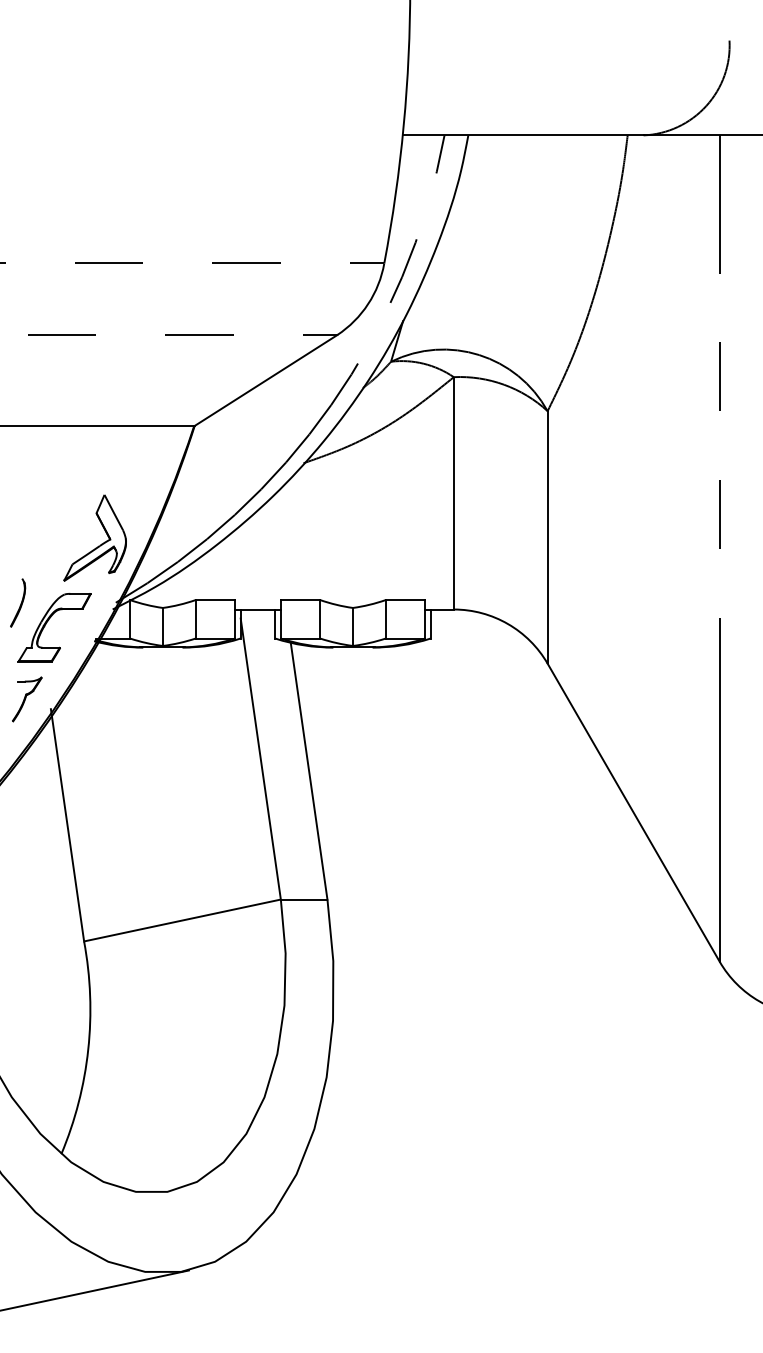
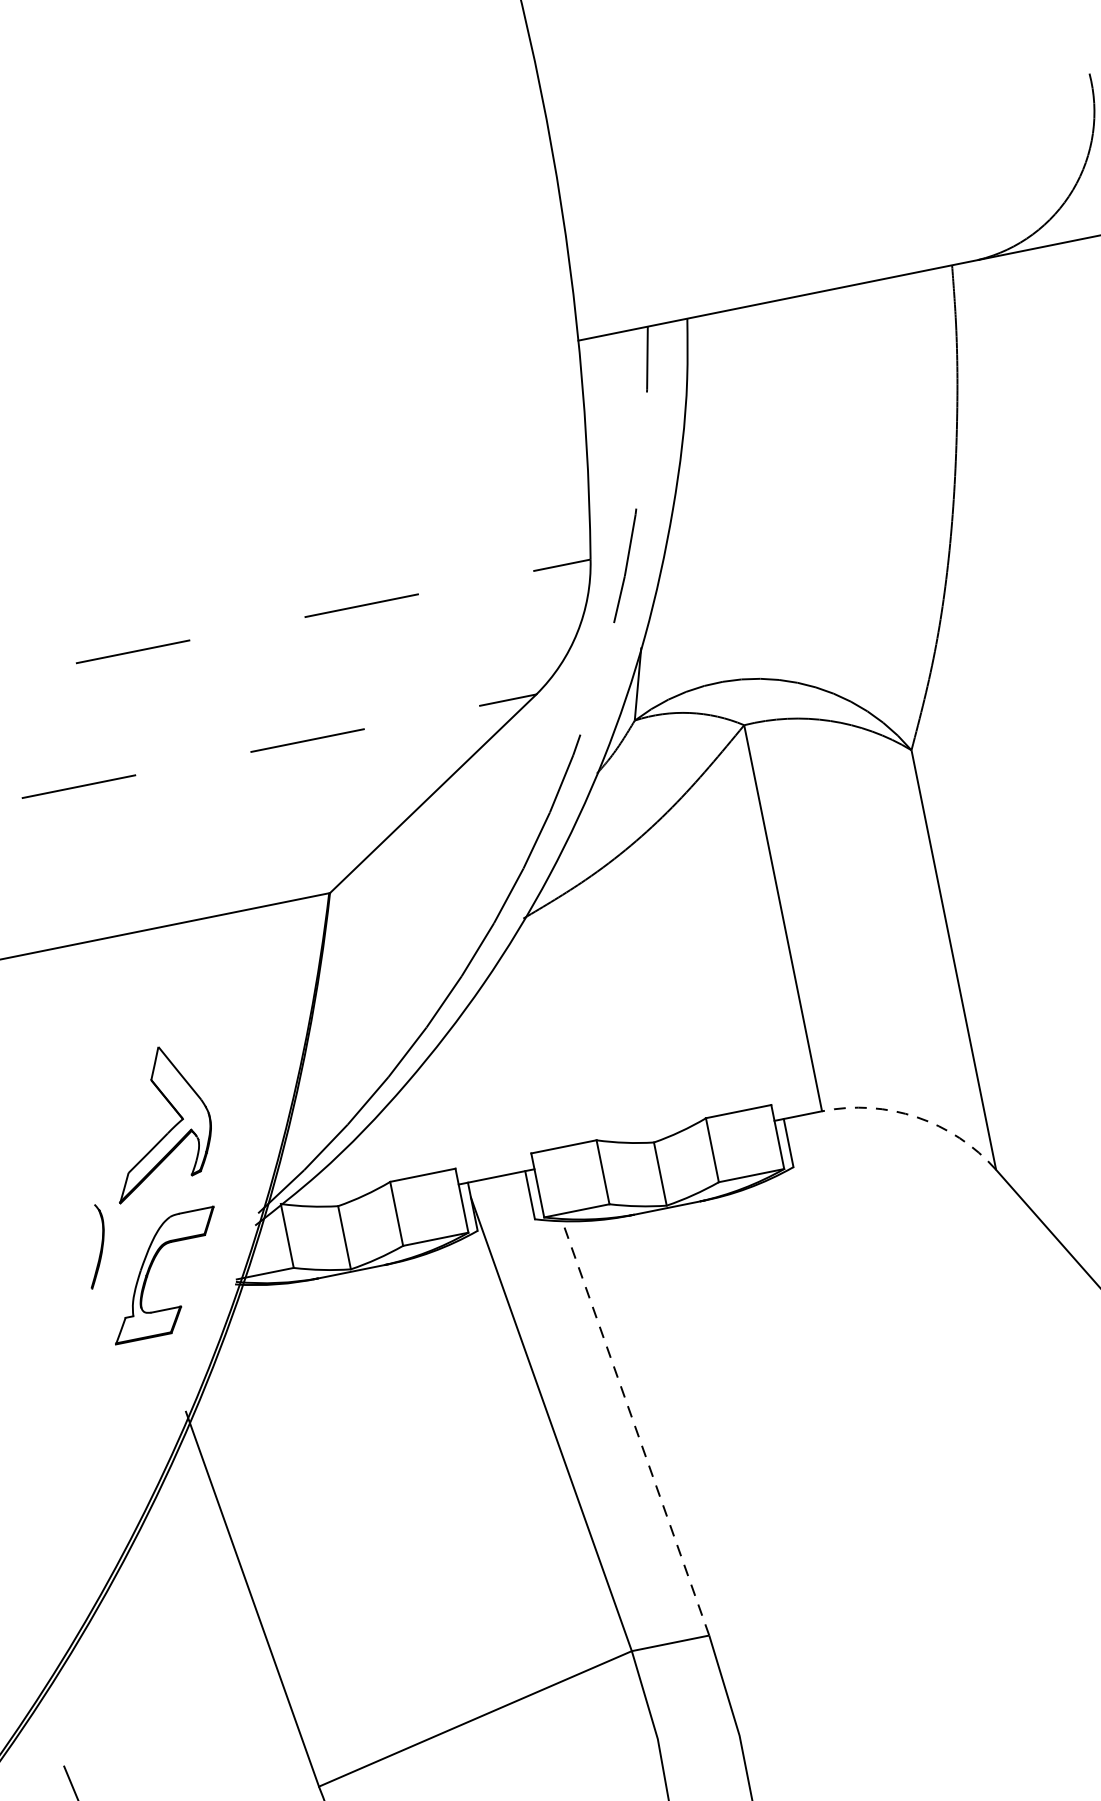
part: (98, 545) -> (165, 1132), moved
arc: (508, 624) -> (917, 1117), solid -> dashed
part: (27, 699) -> (143, 1403), removed
line: (309, 771) -> (636, 1428), solid -> dashed

